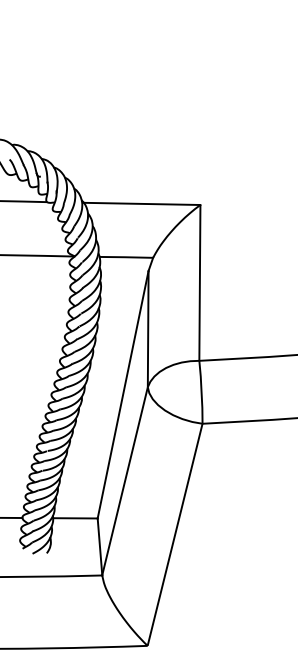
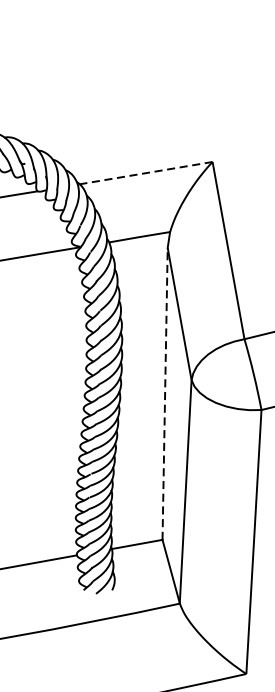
line: (142, 203) -> (146, 172), solid -> dashed
line: (123, 394) -> (165, 393), solid -> dashed

